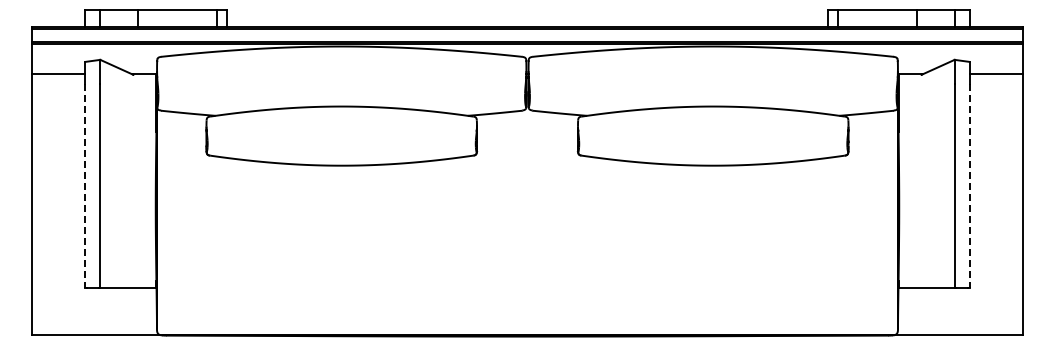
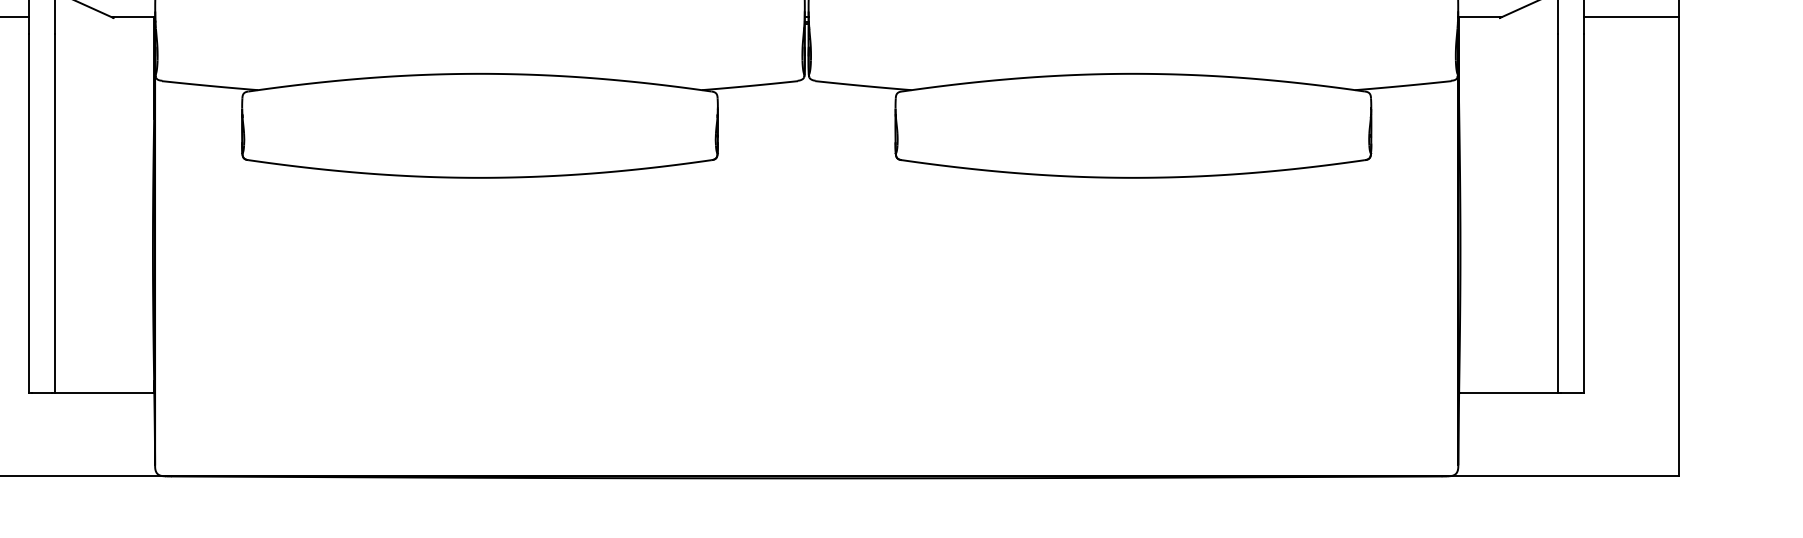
line: (85, 186) -> (29, 214), dashed -> solid
line: (969, 186) -> (1584, 214), dashed -> solid

